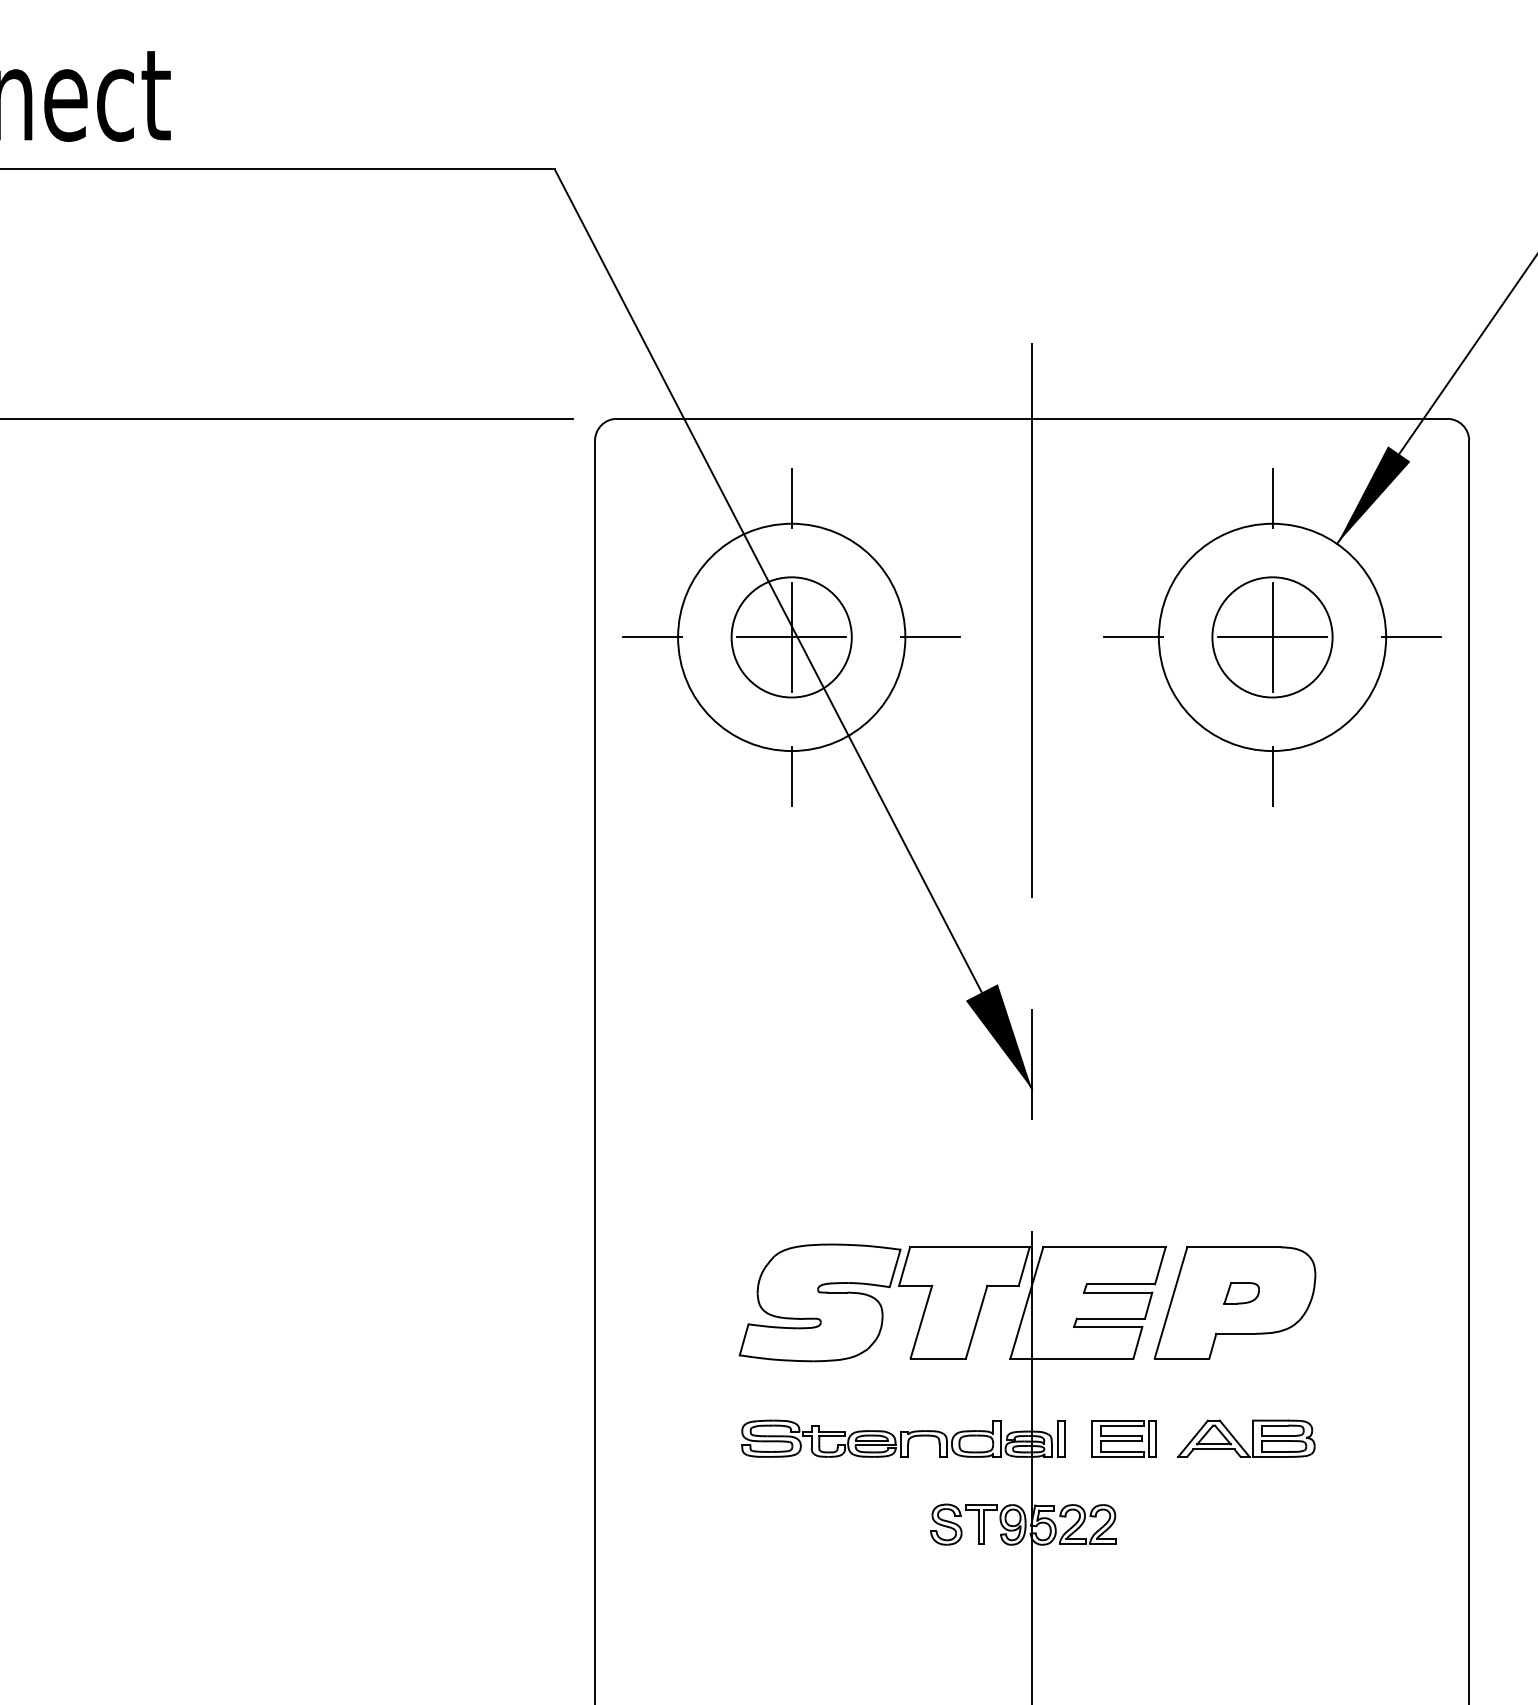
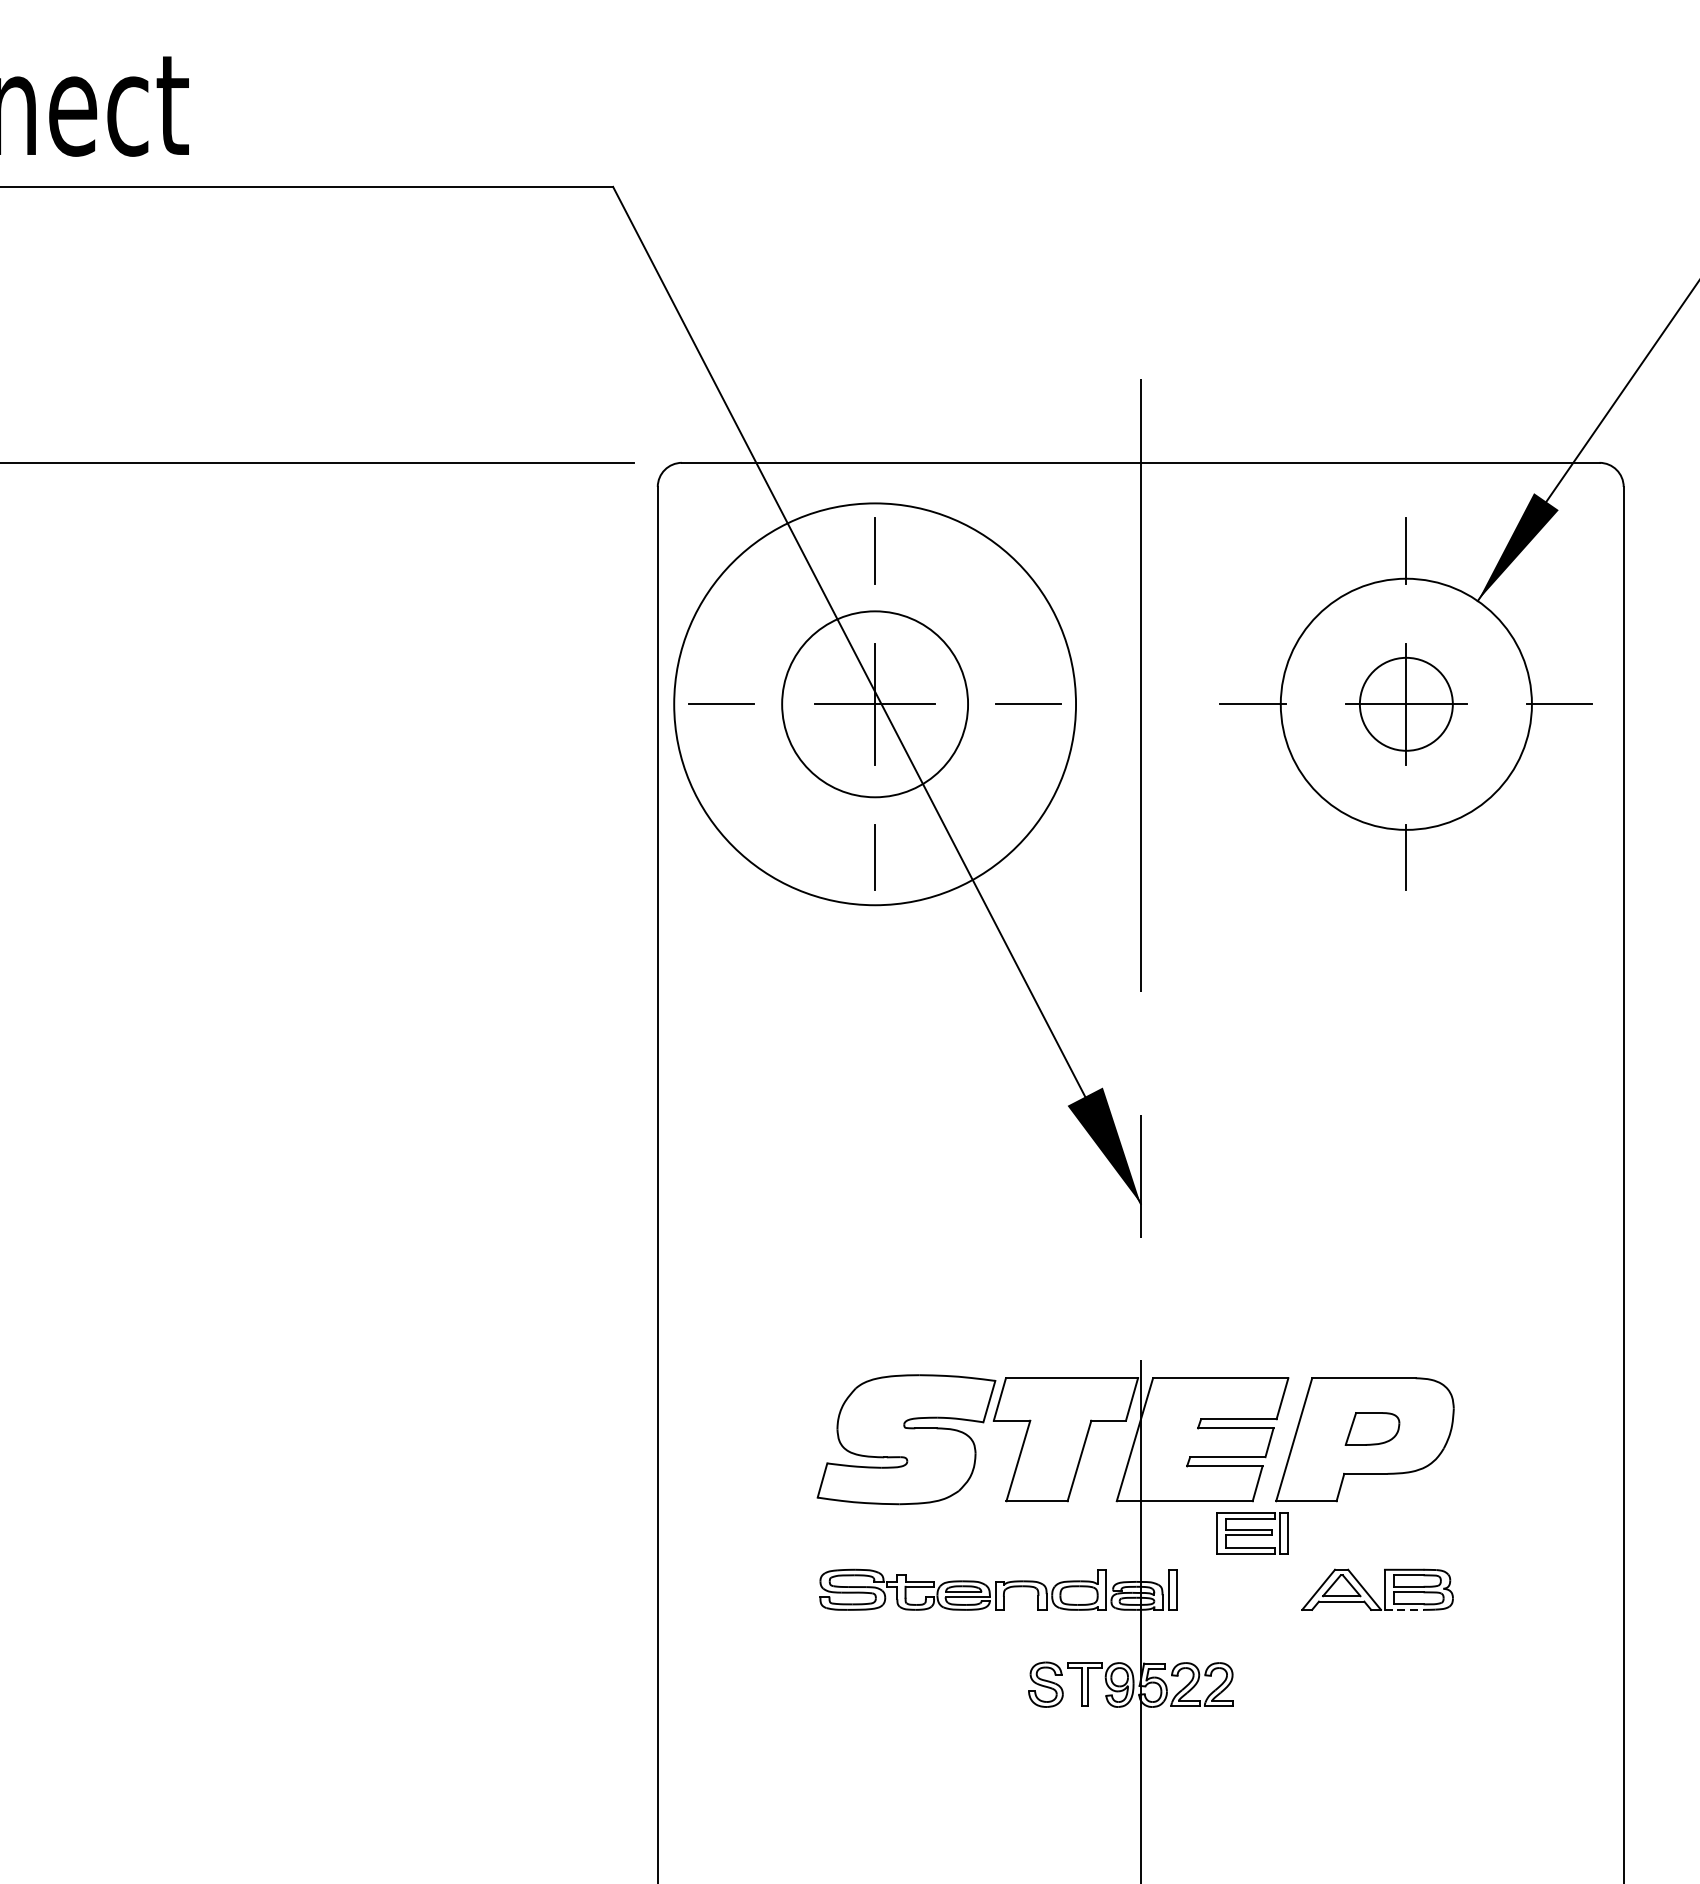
circle: (791, 637) -> (874, 704), size x1.4
circle: (791, 637) -> (874, 704), size x1.6
circle: (1272, 637) -> (1406, 704), size x0.7
part: (1241, 1293) -> (1372, 1429), size x1.4
part: (1123, 1438) -> (1251, 1533), moved
line: (1271, 1456) -> (1405, 1609), solid -> dashed

